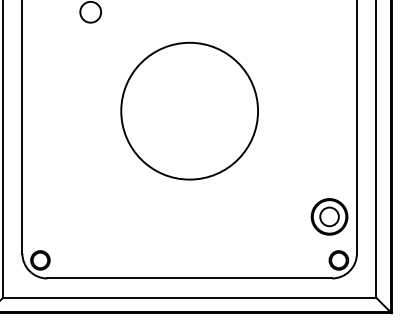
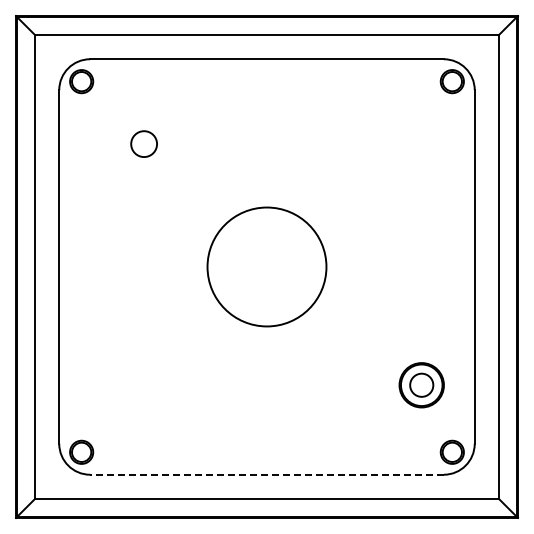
circle: (189, 110) -> (266, 266), size x0.7
part: (329, 217) -> (421, 385), moved
line: (190, 278) -> (267, 474), solid -> dashed

